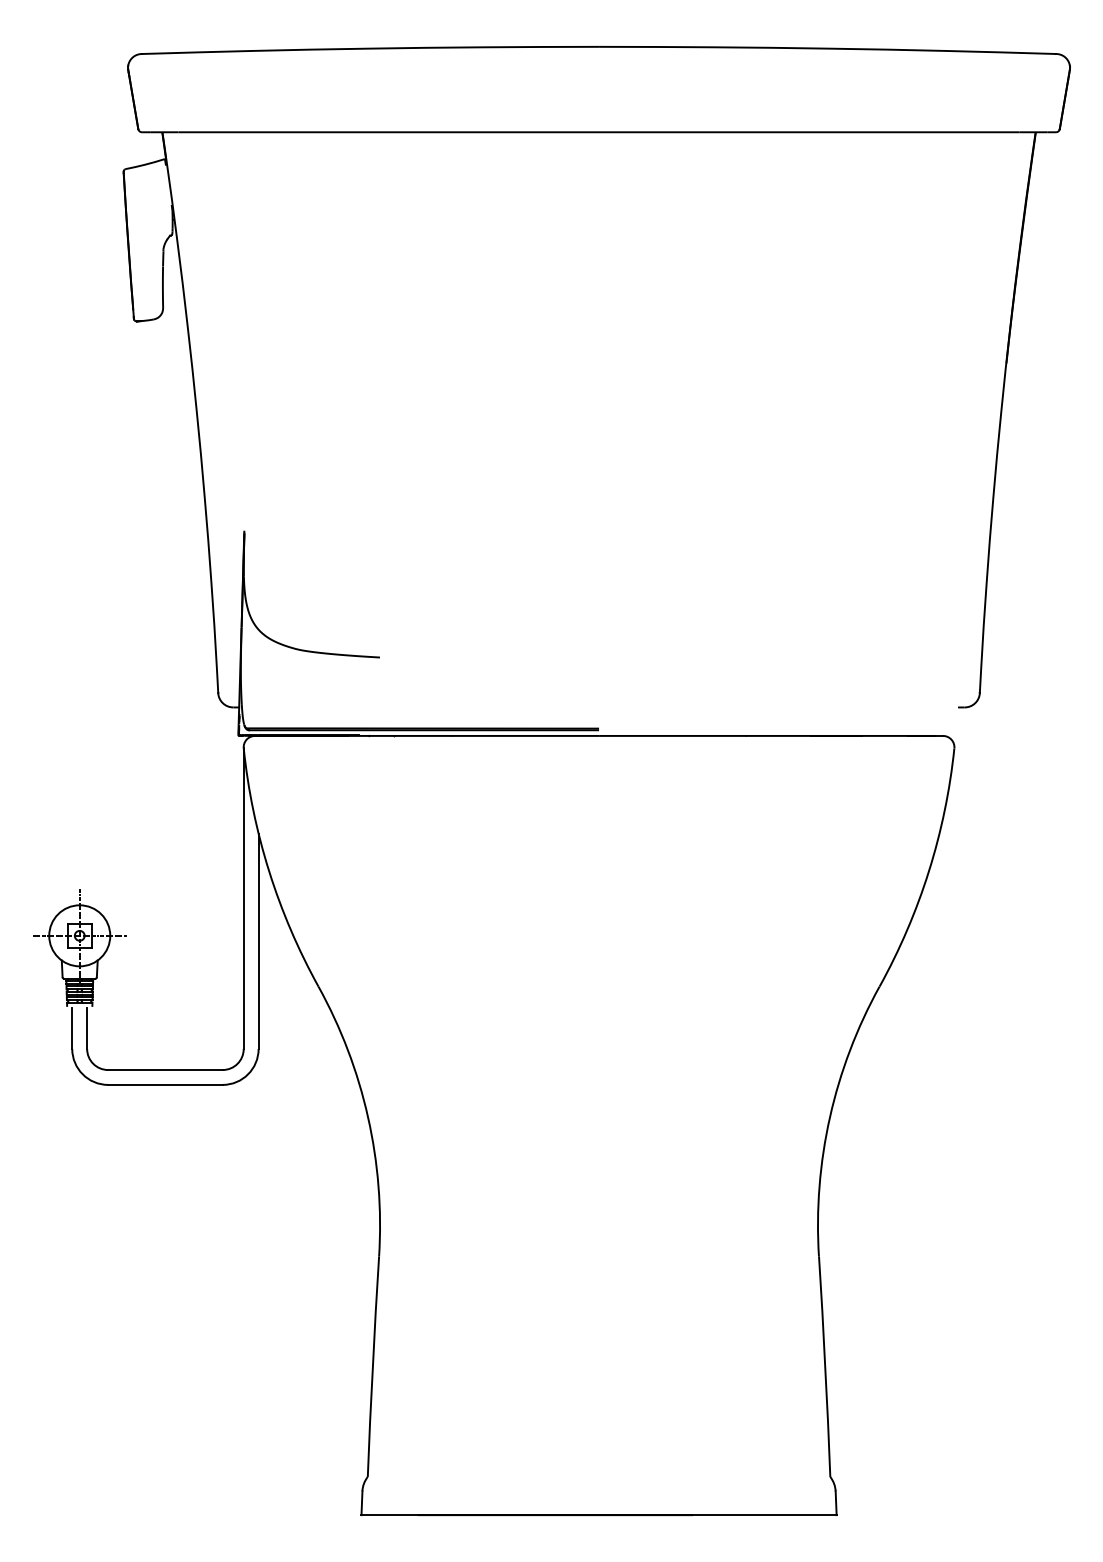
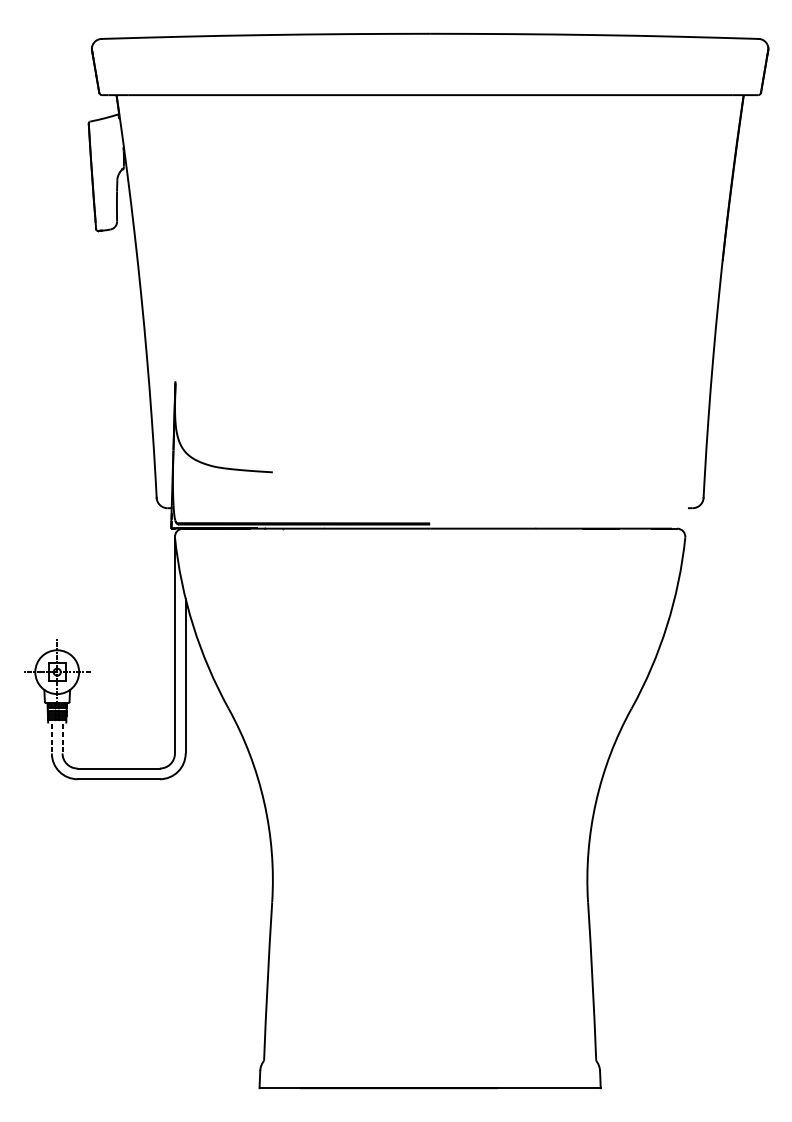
line: (72, 1028) -> (52, 738), solid -> dashed
line: (87, 1028) -> (62, 738), solid -> dashed

